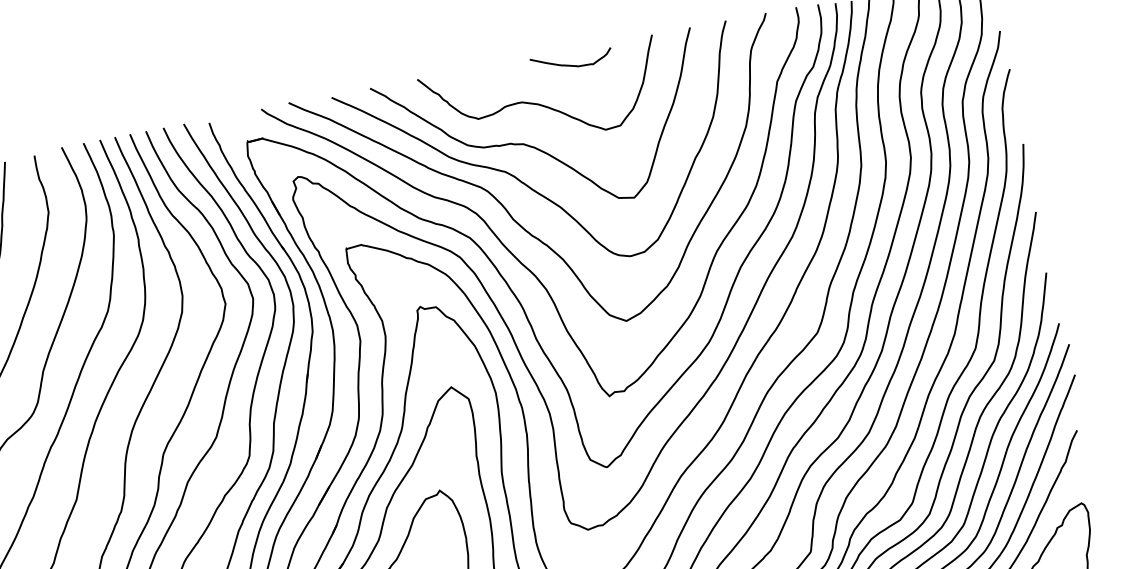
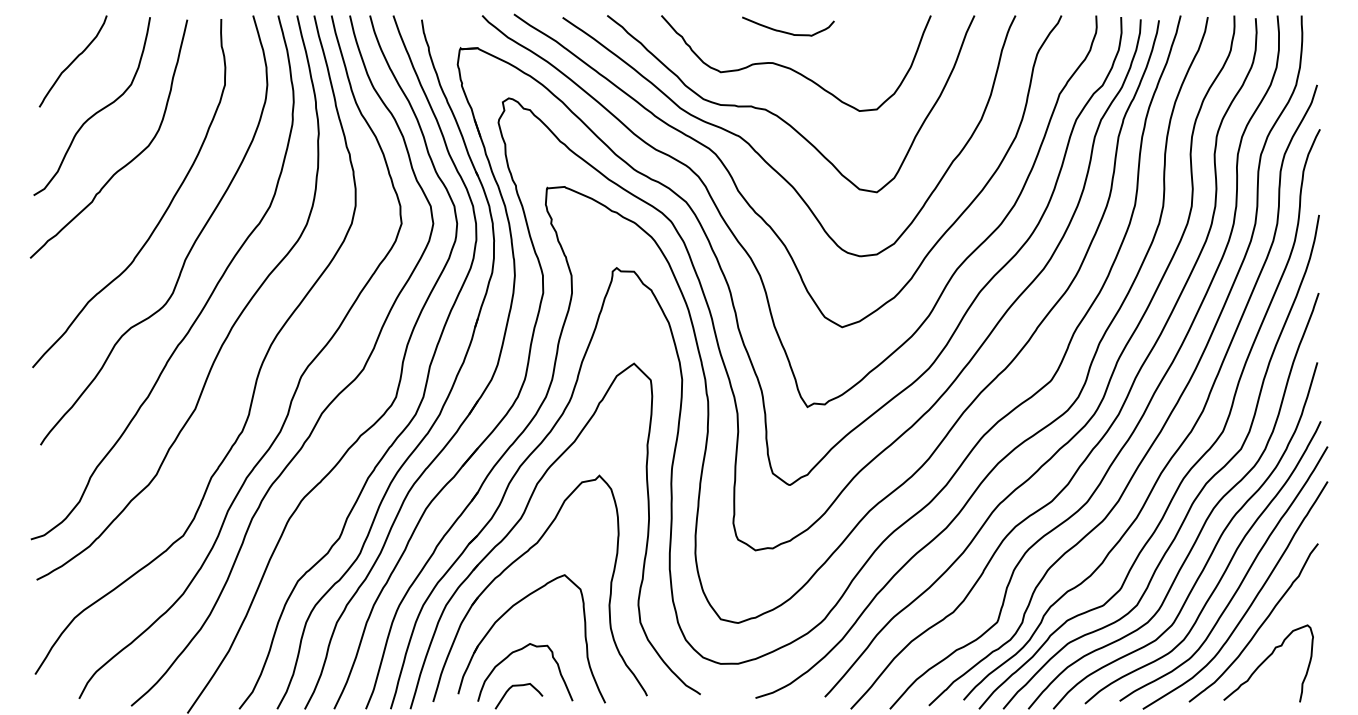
curve: (569, 64) -> (785, 31), moved

